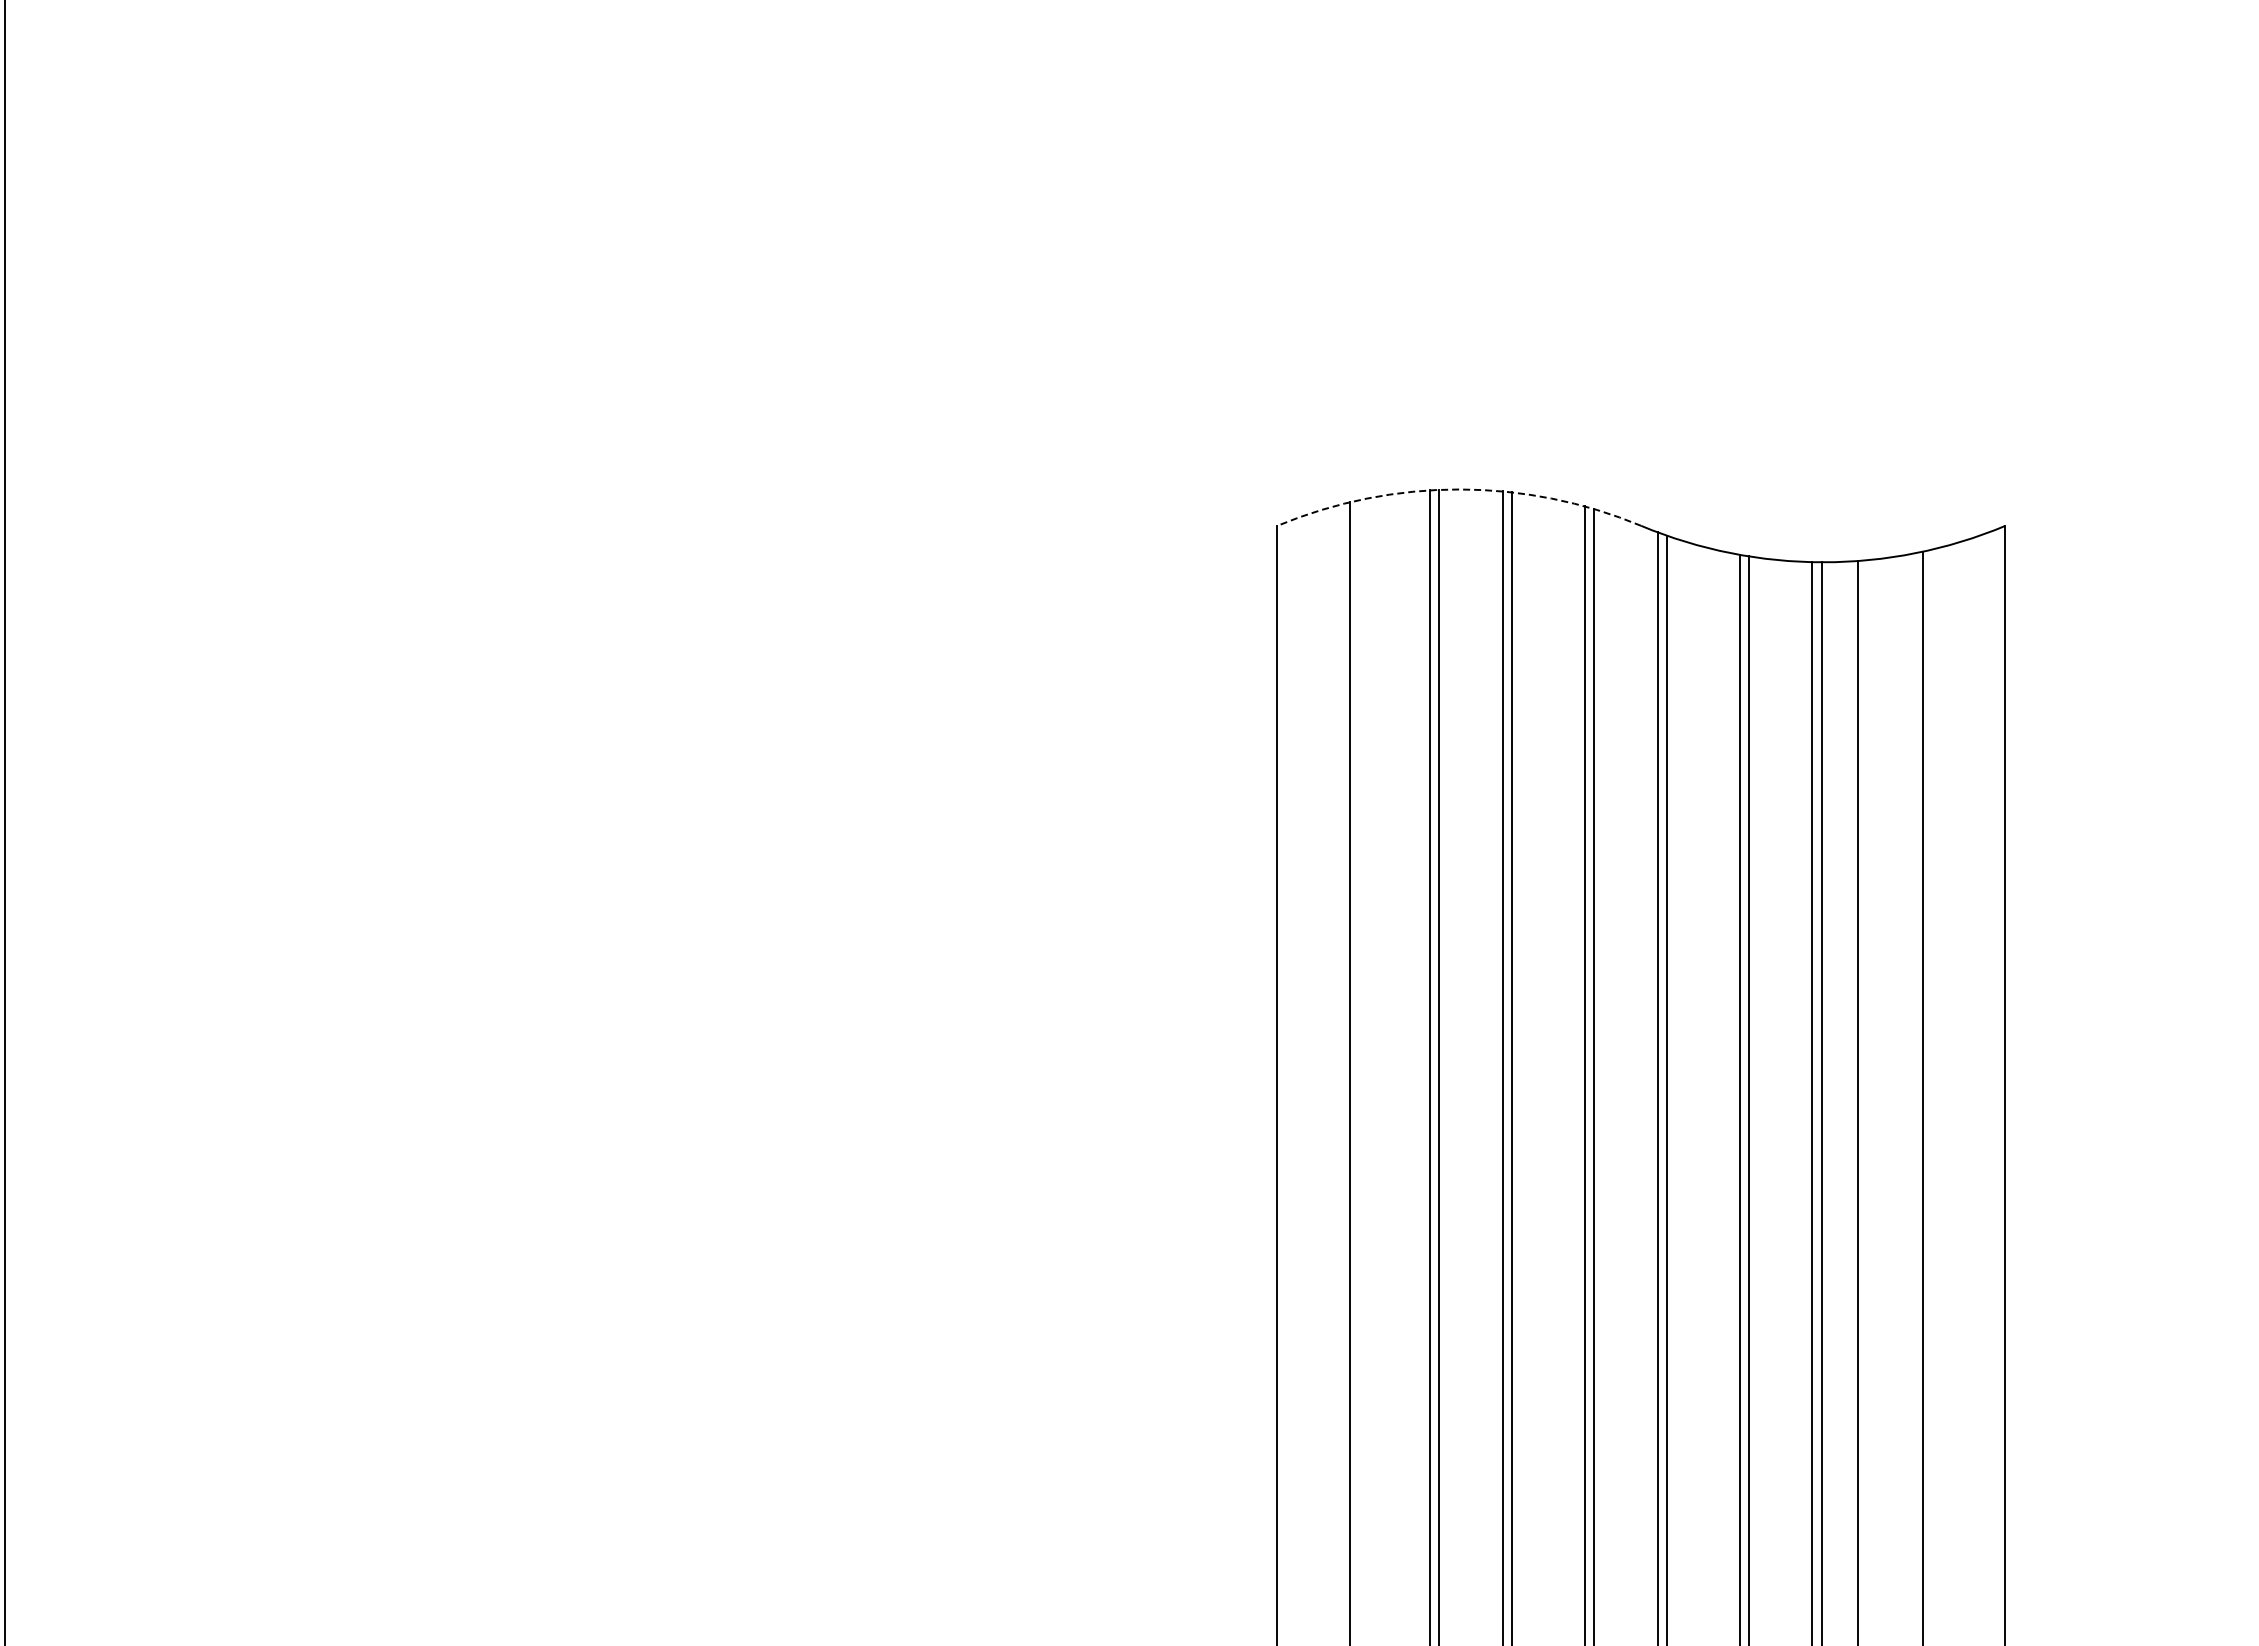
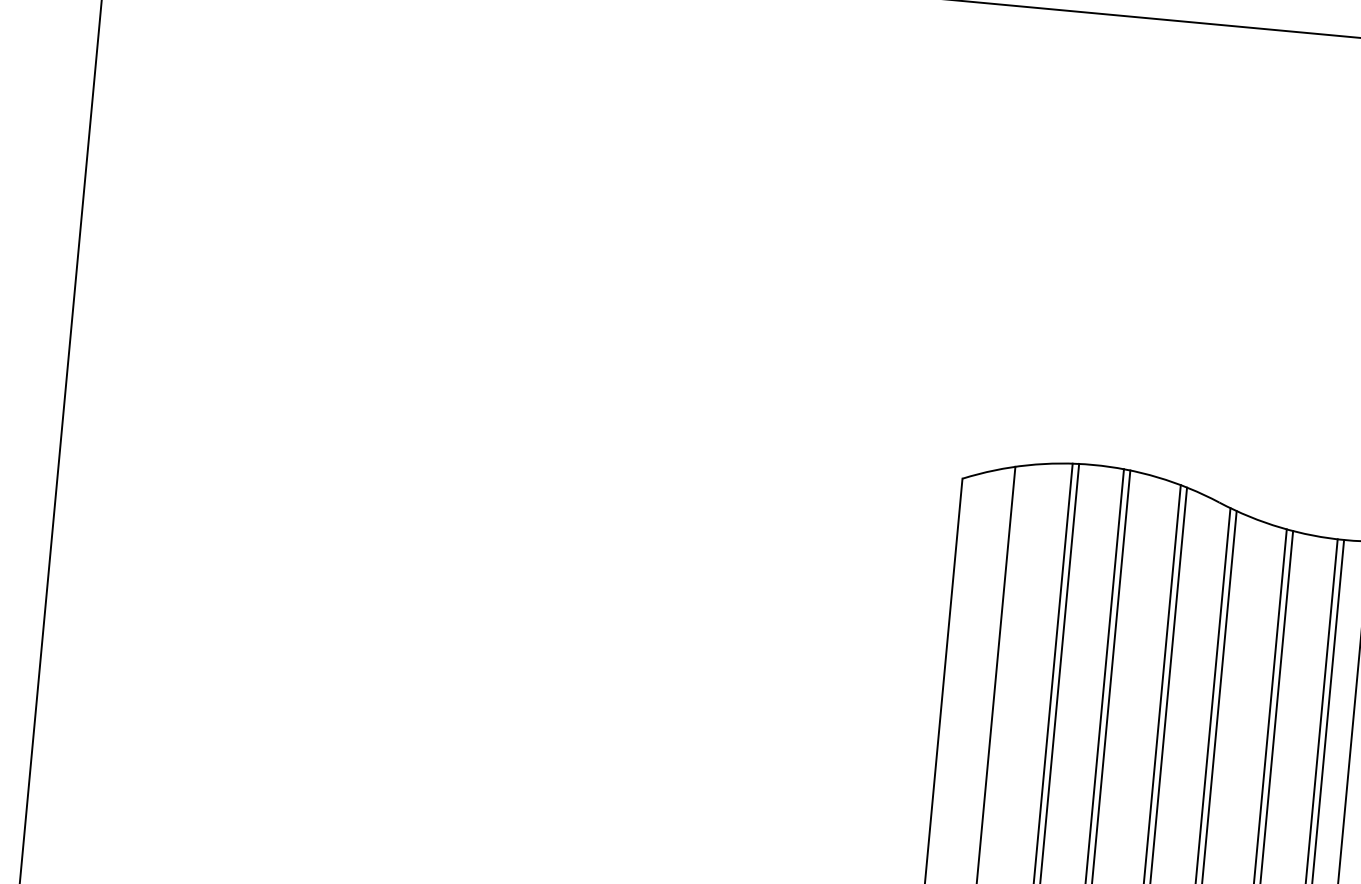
arc: (1459, 489) -> (1093, 464), dashed -> solid

